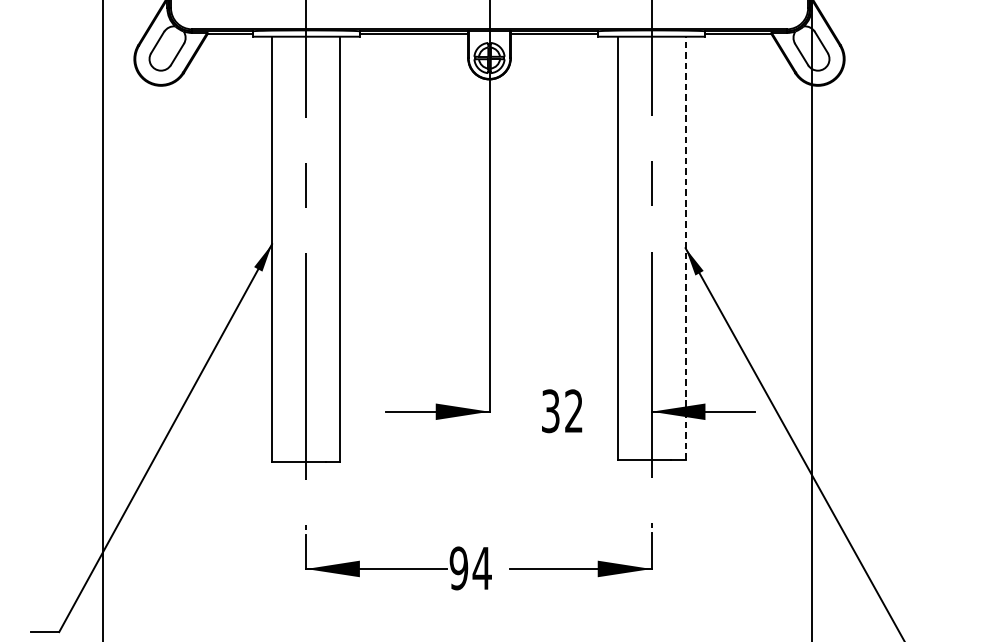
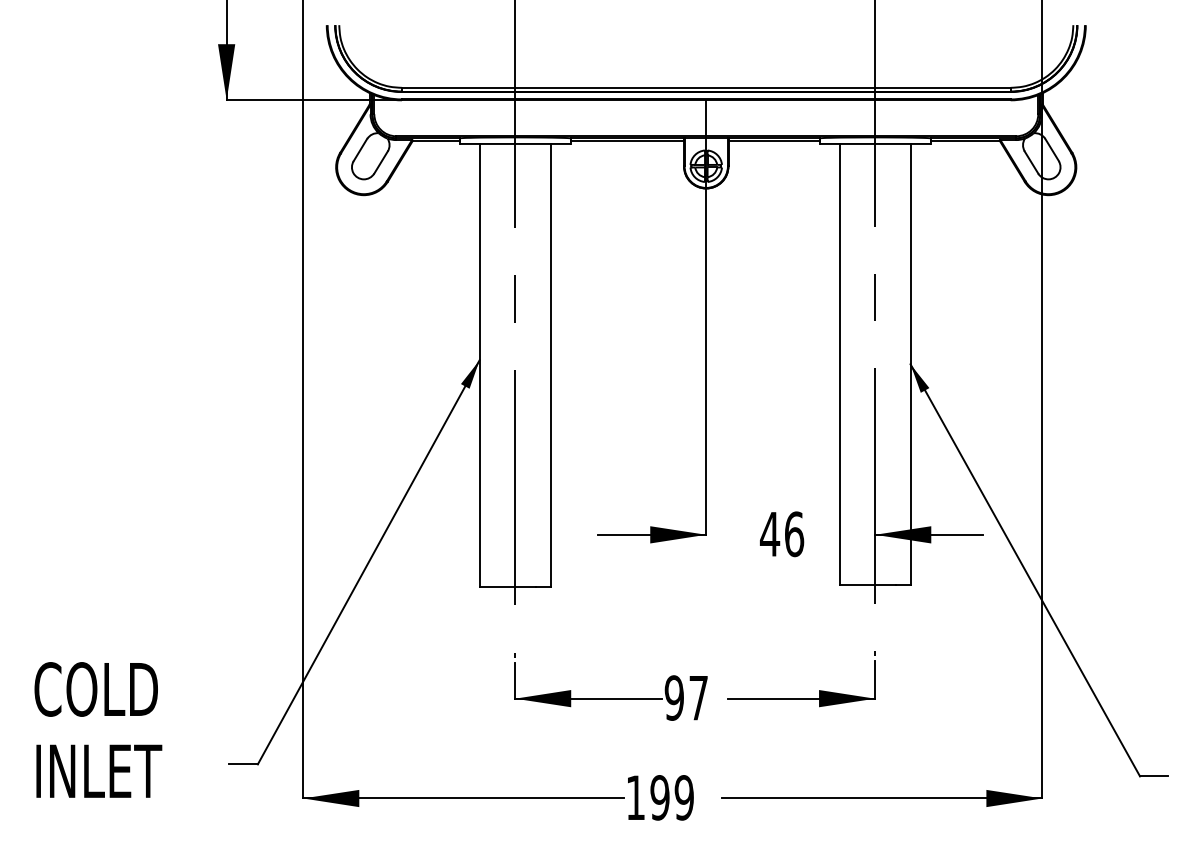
line: (685, 248) -> (910, 364), dashed -> solid
text: (561, 411) -> (781, 534), 32 -> 46
text: (482, 568) -> (698, 698), 94 -> 97

